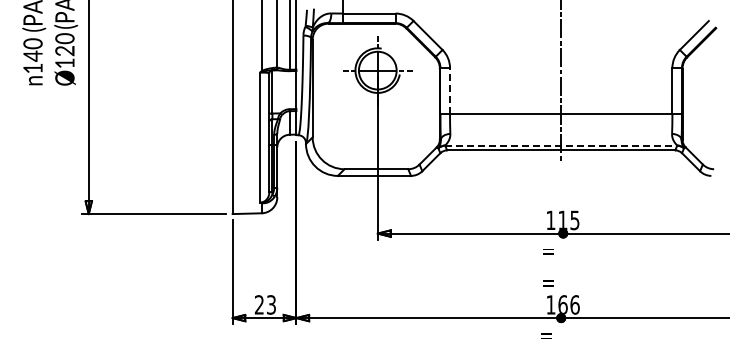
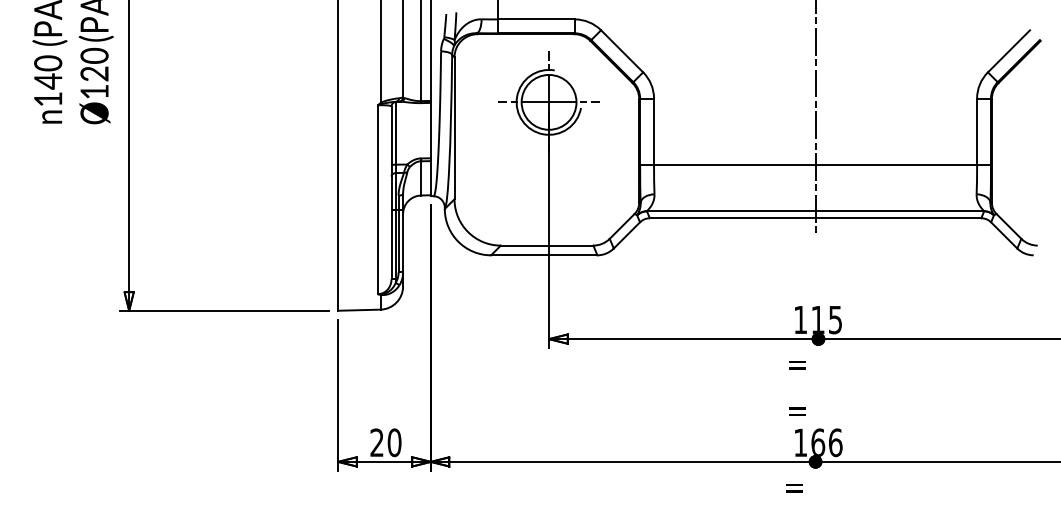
line: (450, 90) -> (654, 131), dashed -> solid
line: (561, 145) -> (815, 211), dashed -> solid
text: (271, 304) -> (394, 442), 23 -> 20

